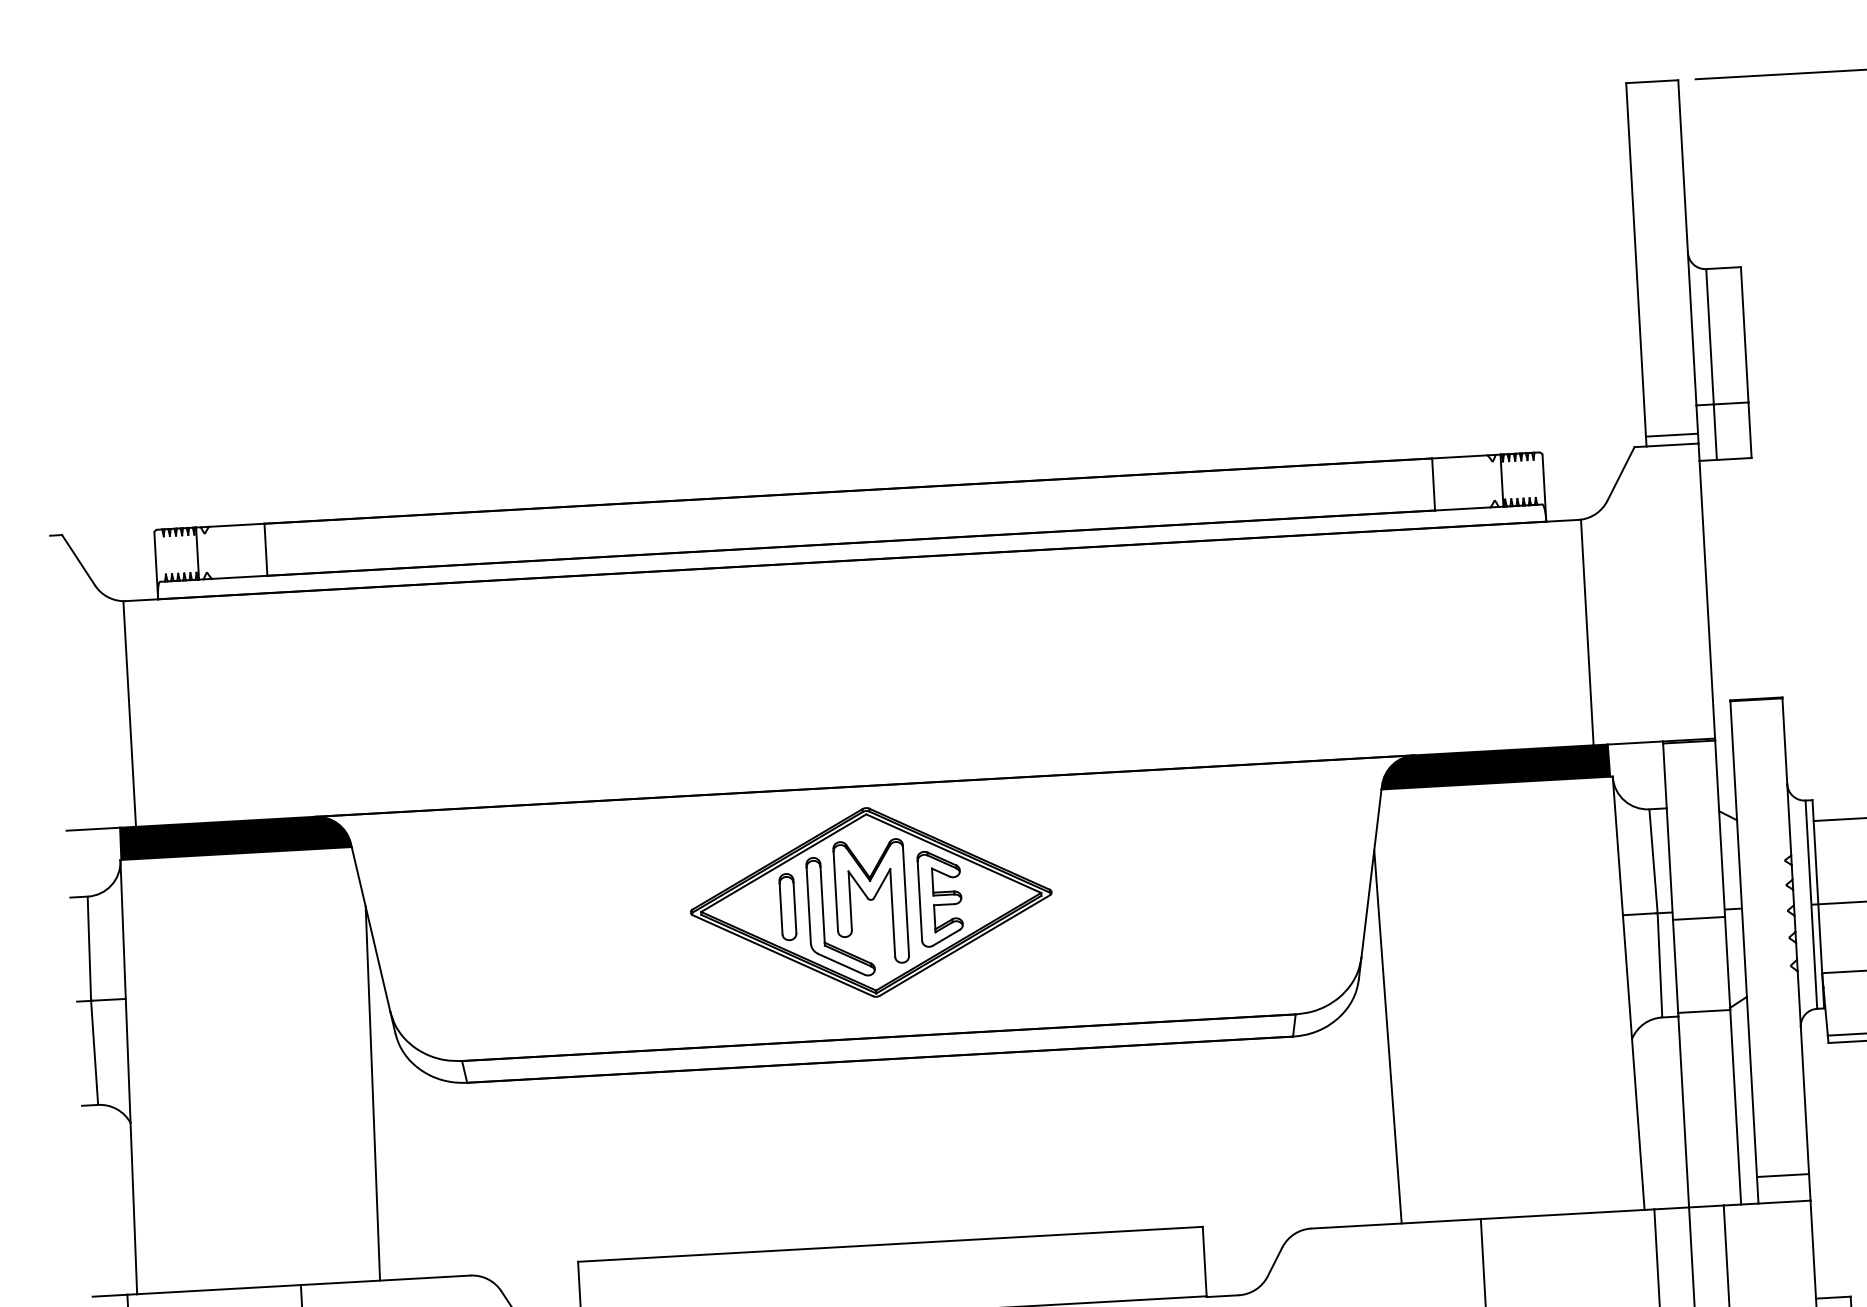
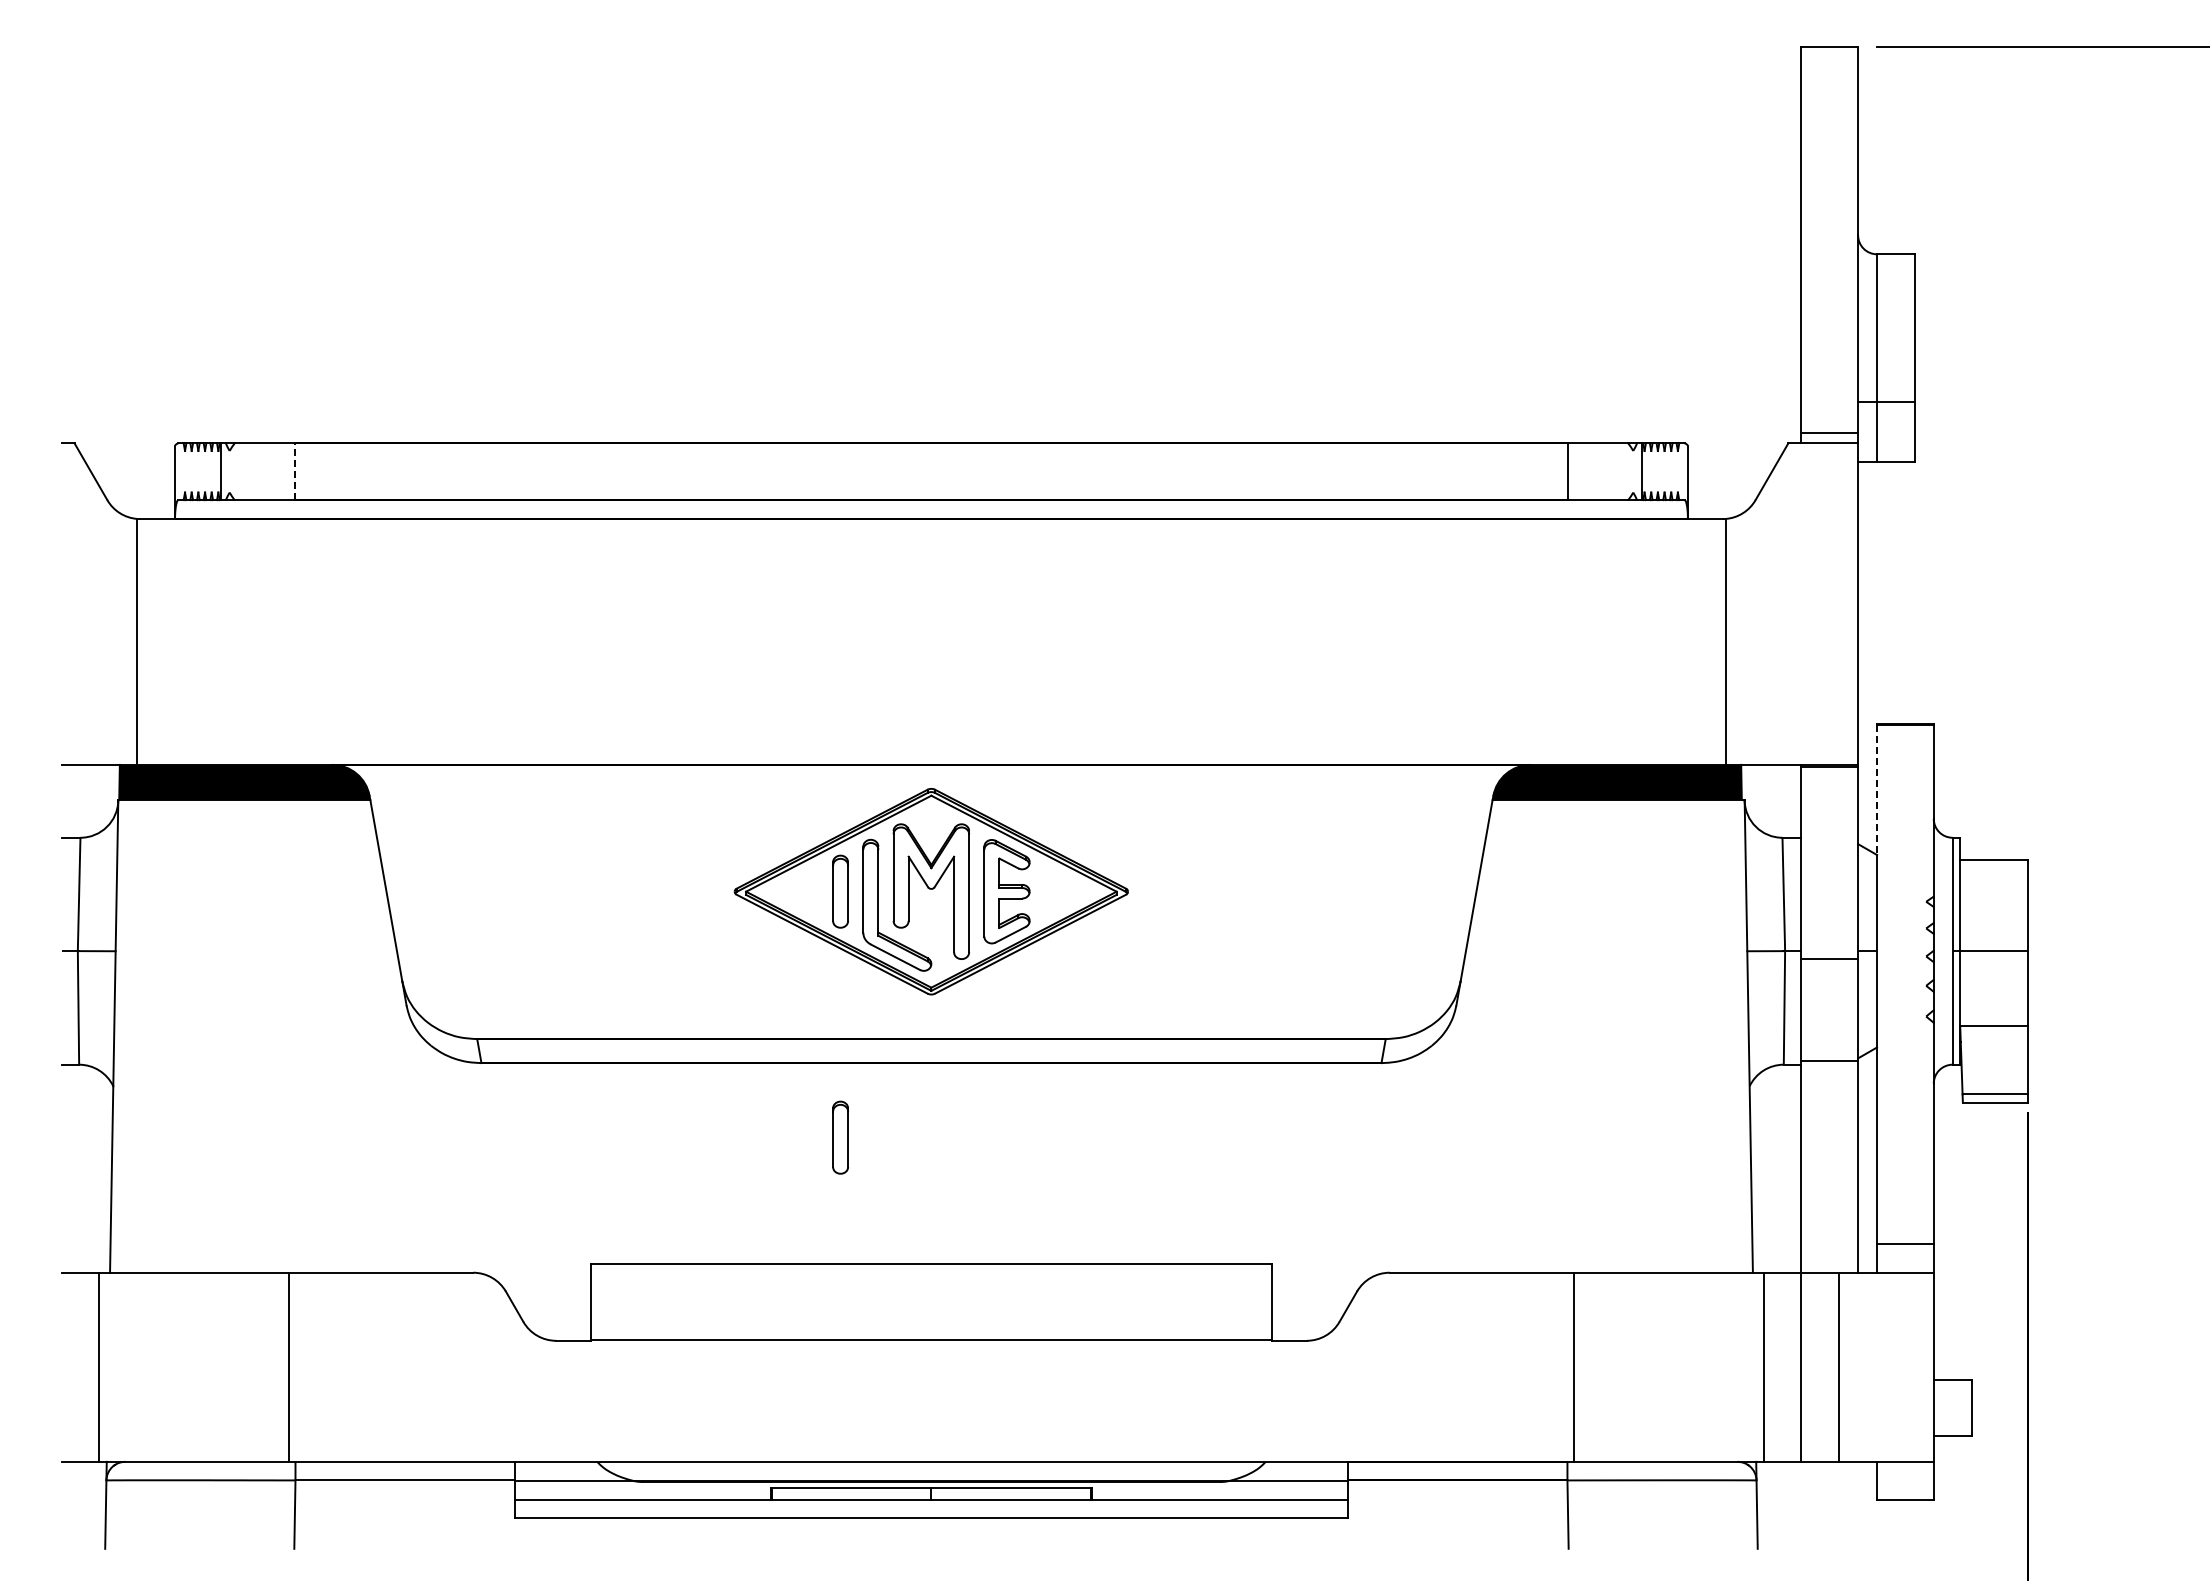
line: (266, 549) -> (295, 471), solid -> dashed
line: (1734, 761) -> (1877, 790), solid -> dashed
line: (1387, 1036) -> (1484, 1068), removed
line: (372, 1093) -> (377, 1068), removed
part: (800, 1132) -> (840, 1137), added

